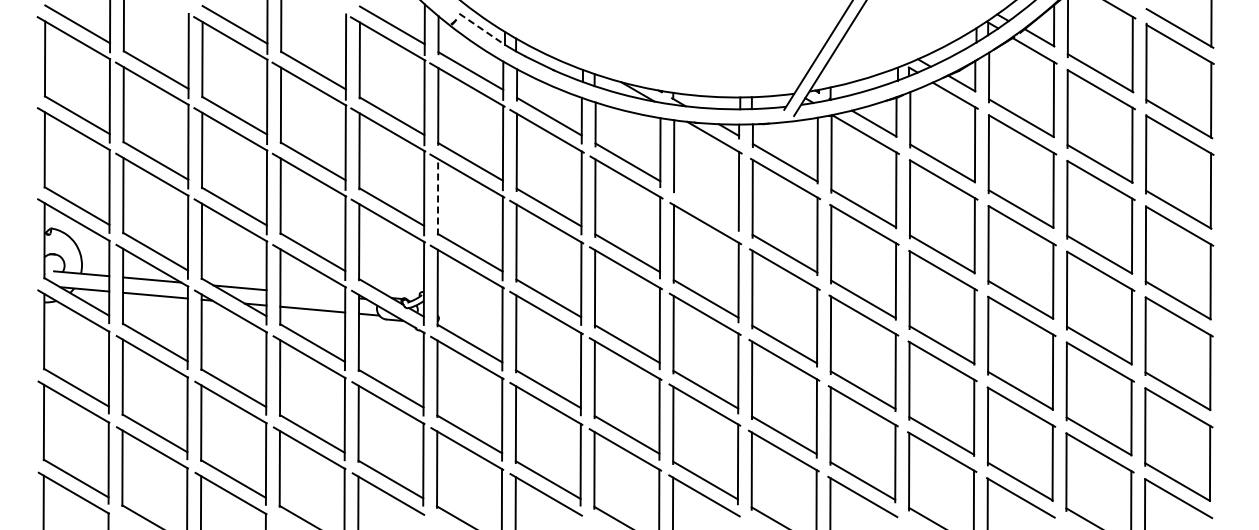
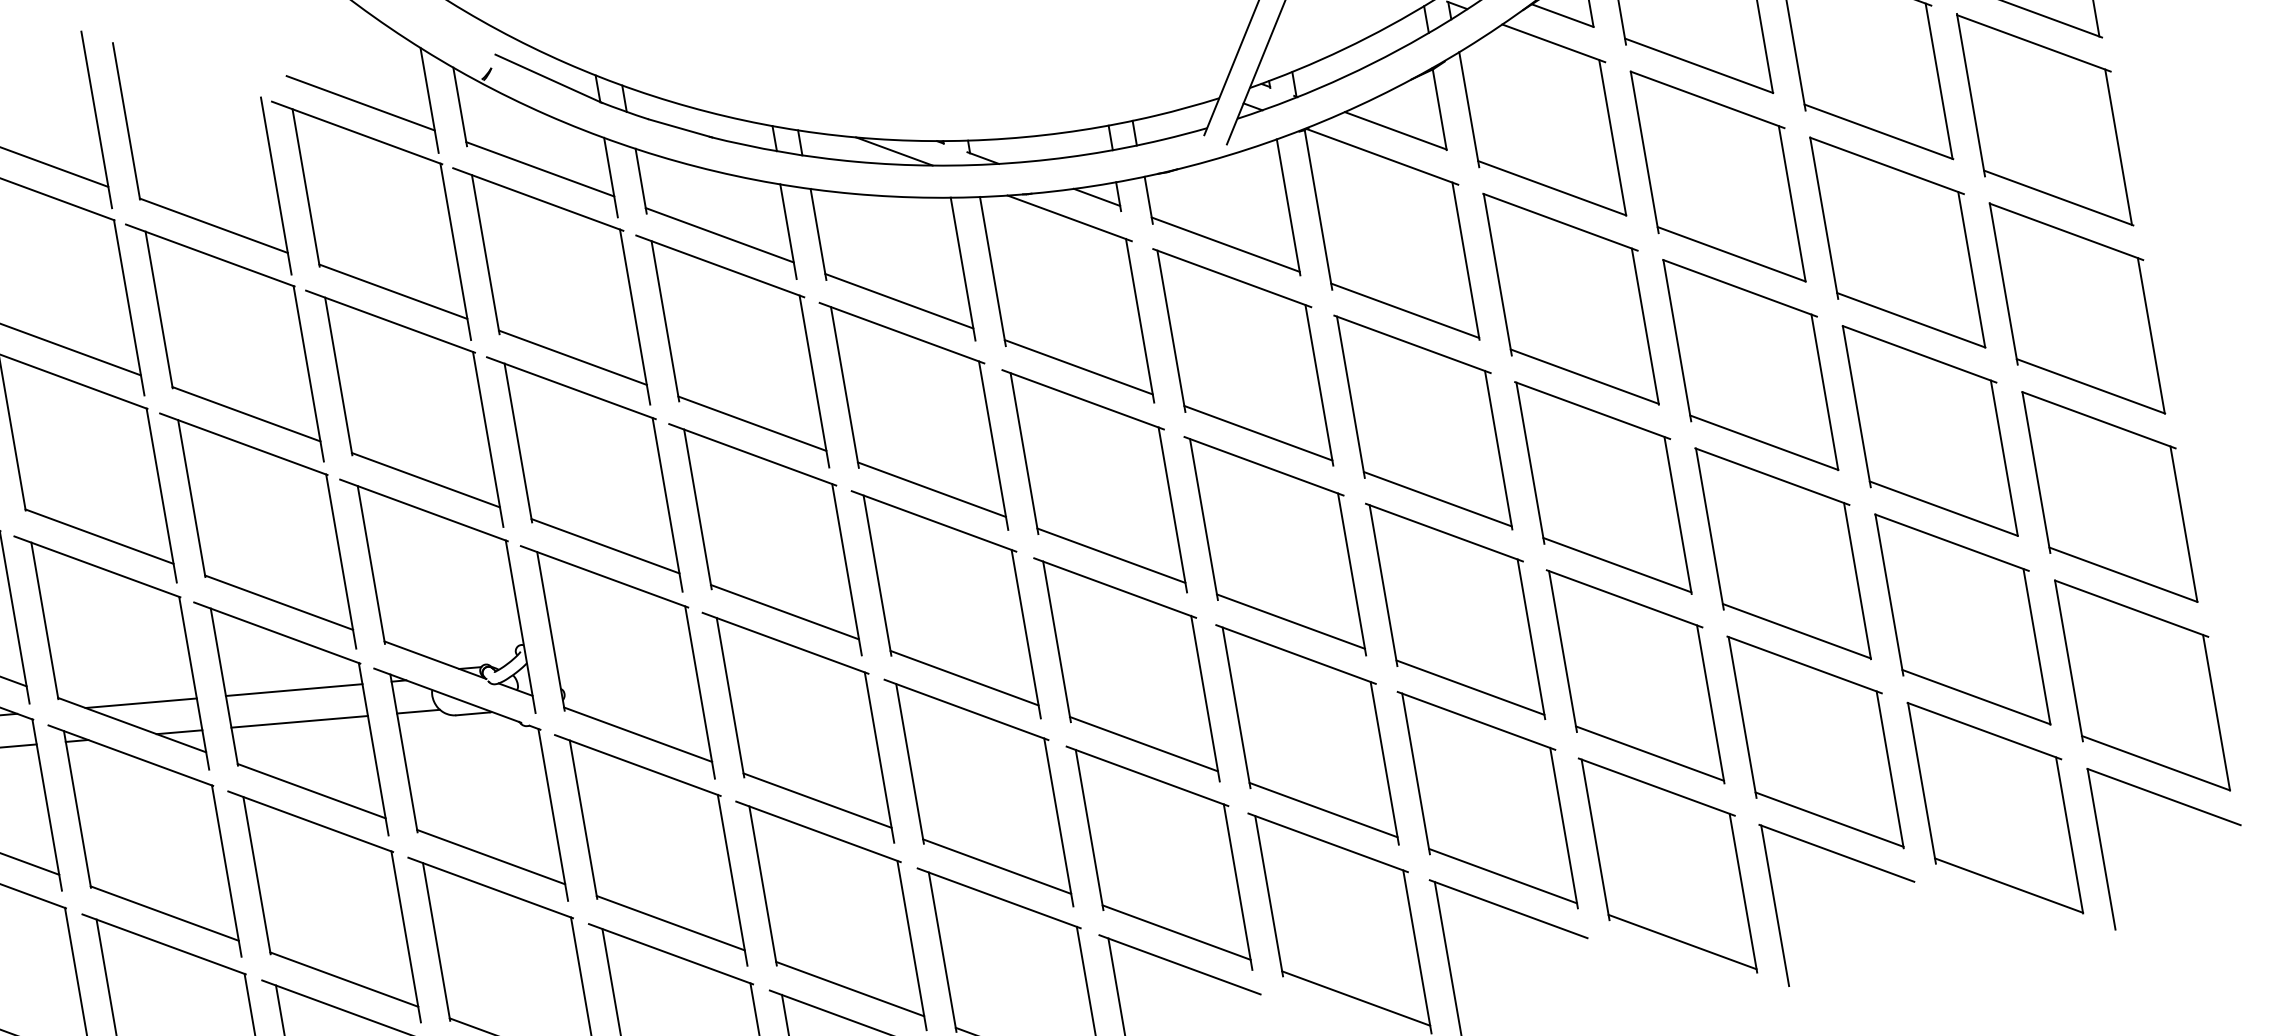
line: (482, 29) -> (549, 78), dashed -> solid
line: (438, 196) -> (519, 441), dashed -> solid
line: (706, 207) -> (1078, 366), added
line: (312, 294) -> (293, 690), added

